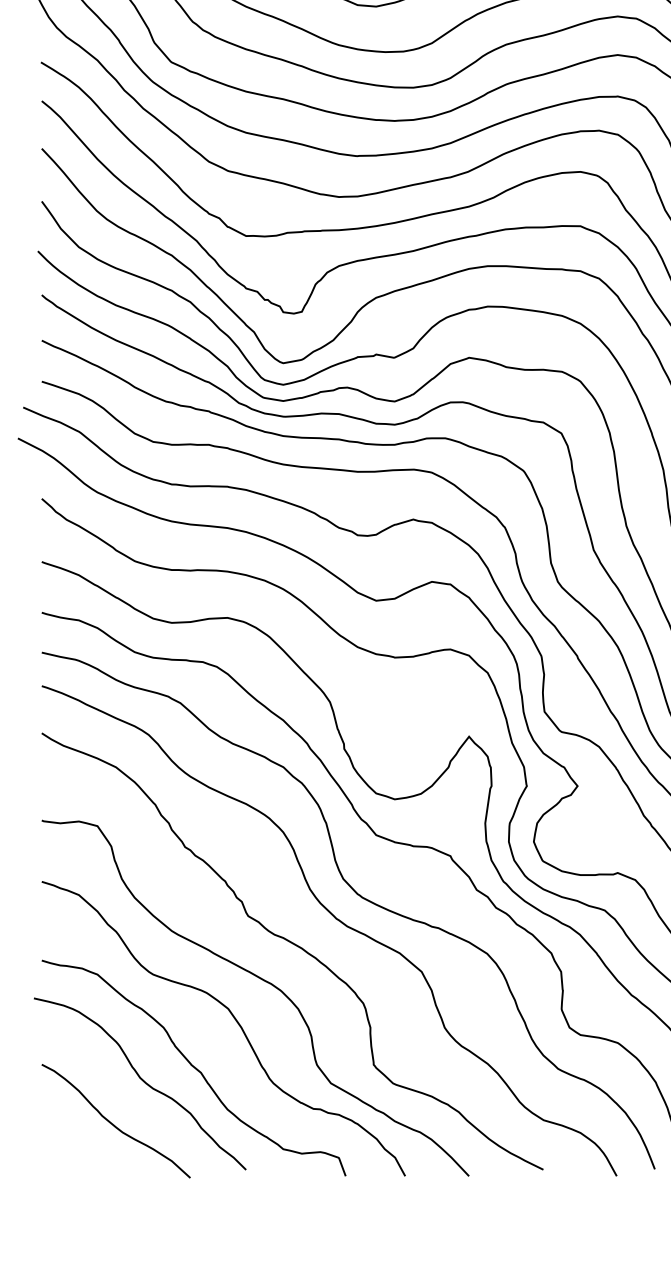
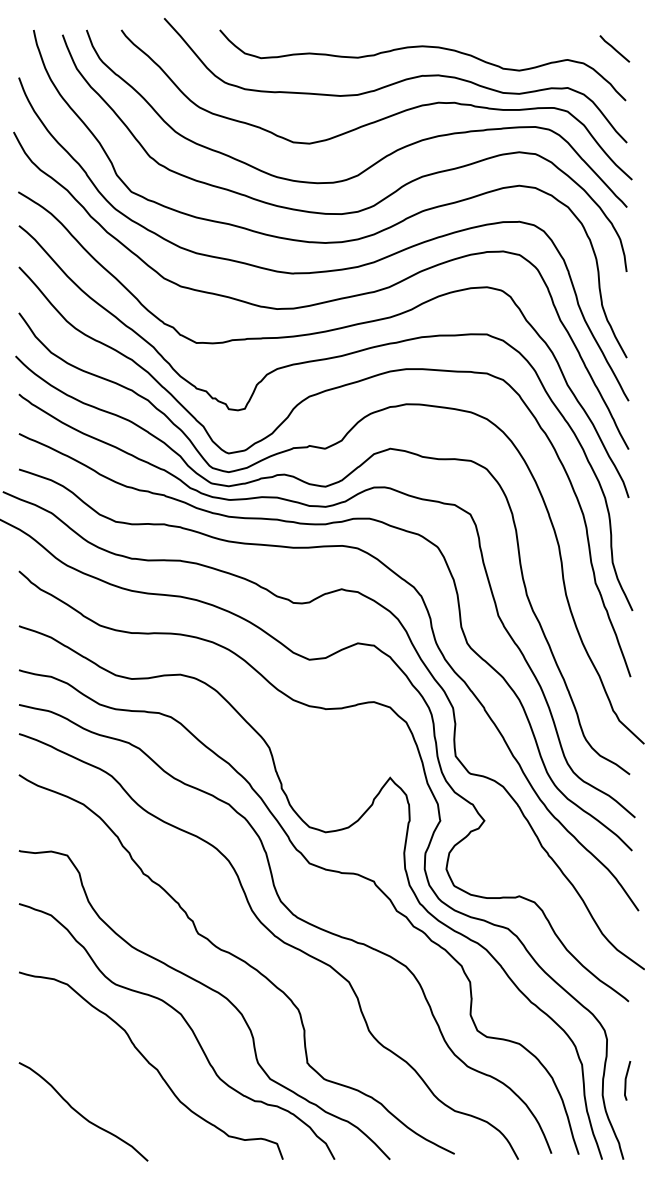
curve: (142, 1081) -> (106, 1077), removed

